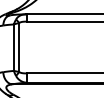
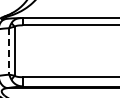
line: (14, 47) -> (9, 51), solid -> dashed

